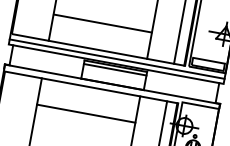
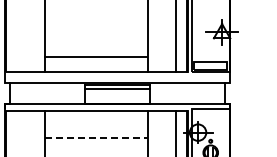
line: (102, 23) -> (96, 57), moved
line: (117, 59) -> (117, 77), removed
line: (86, 113) -> (96, 138), solid -> dashed

